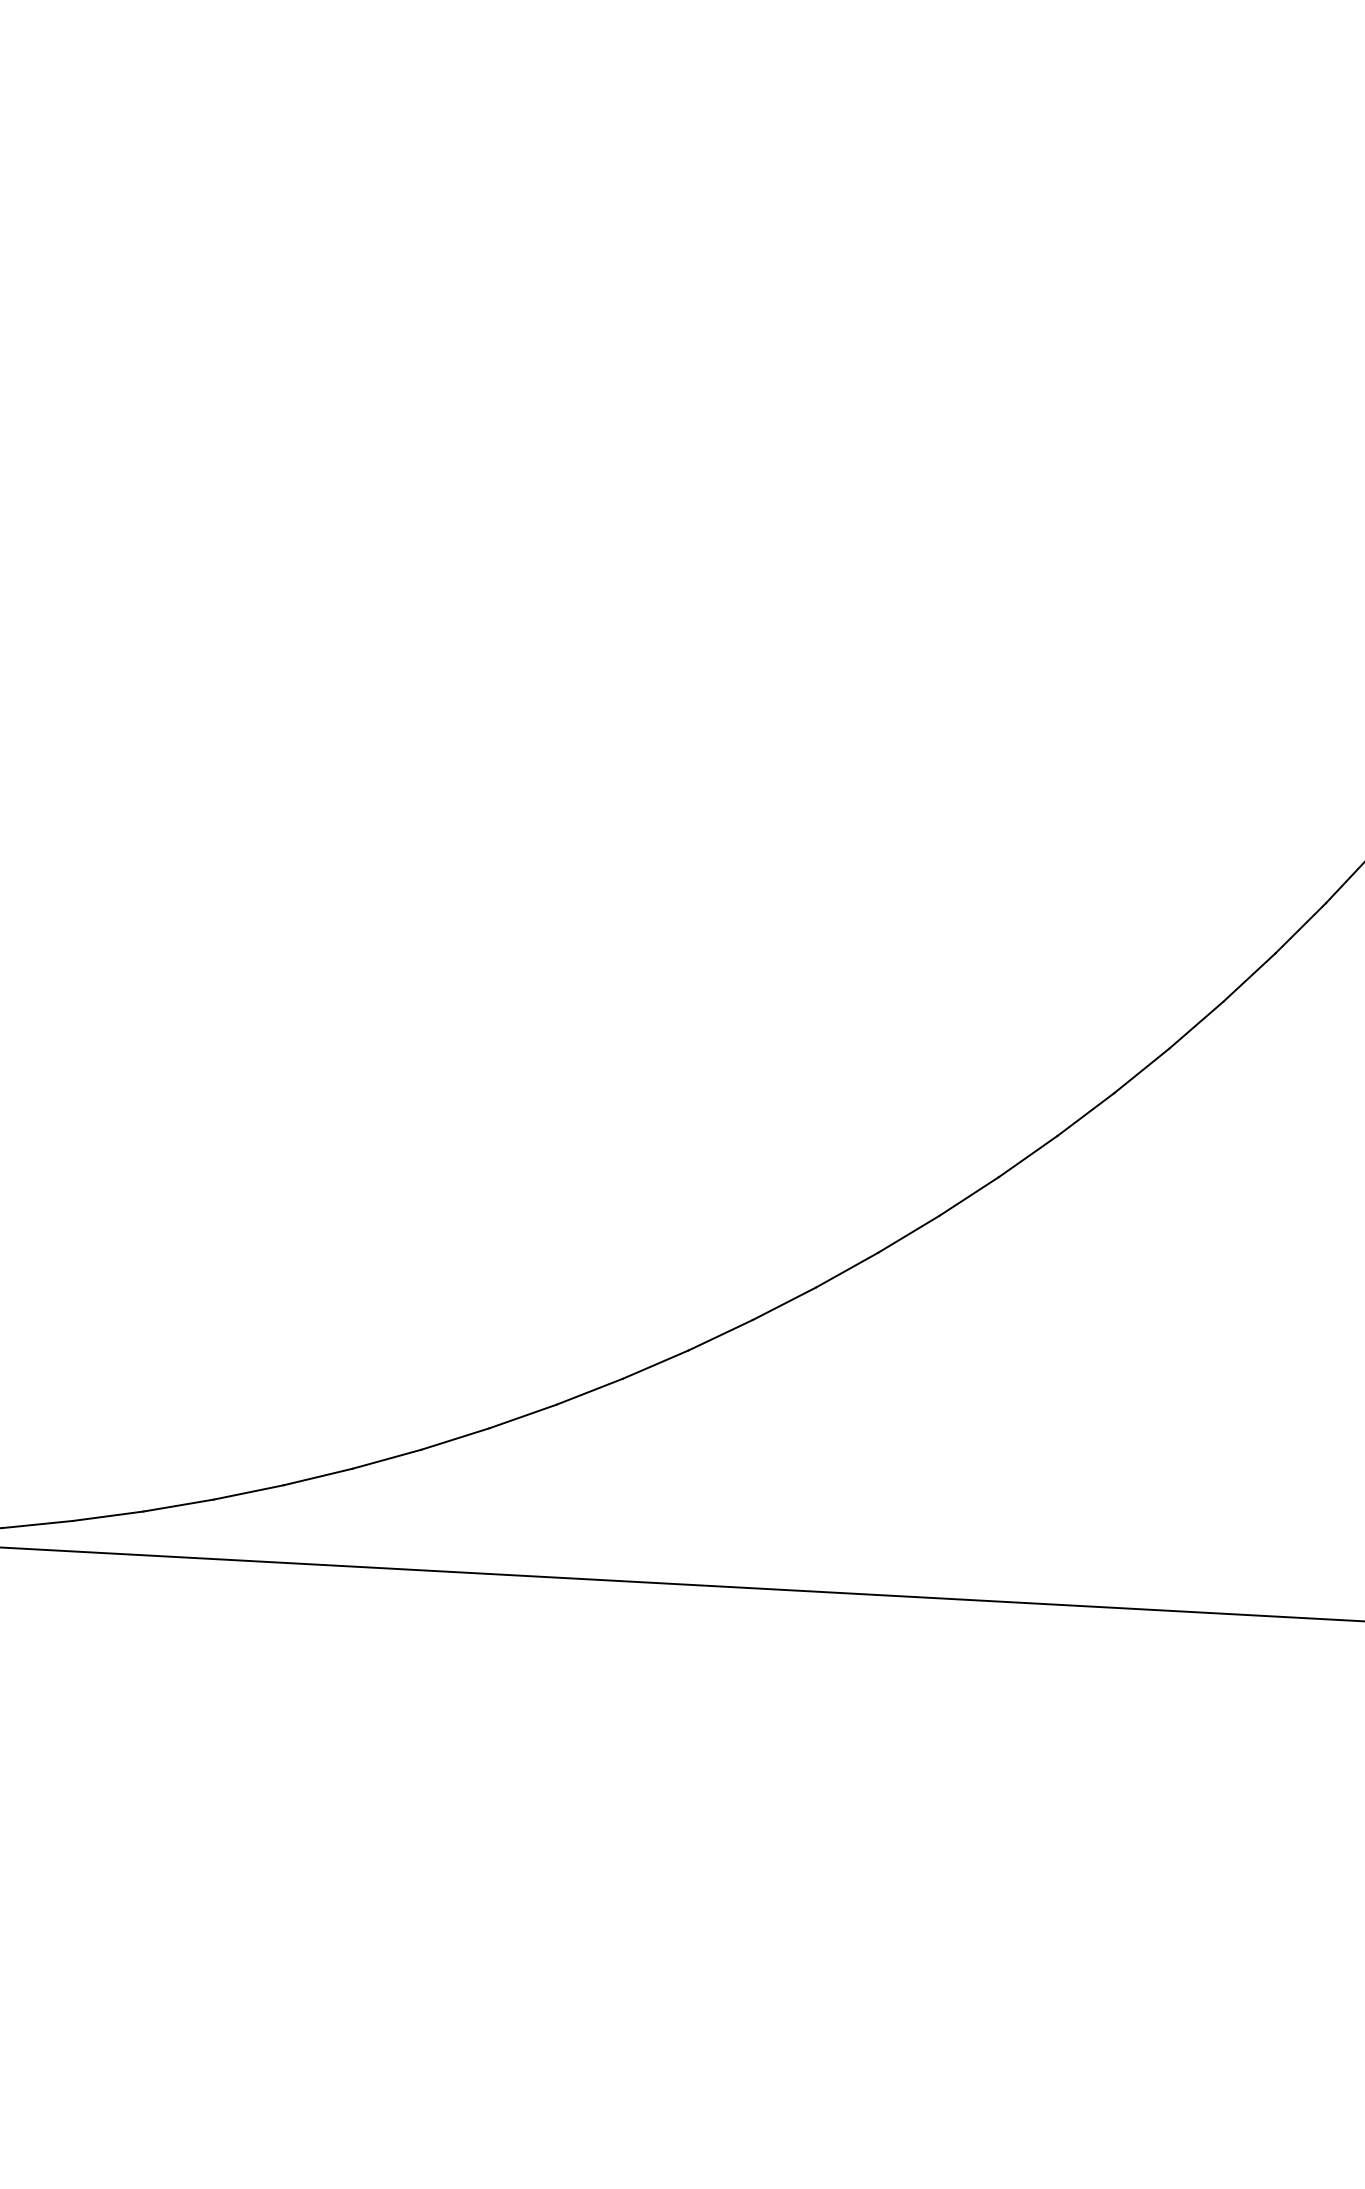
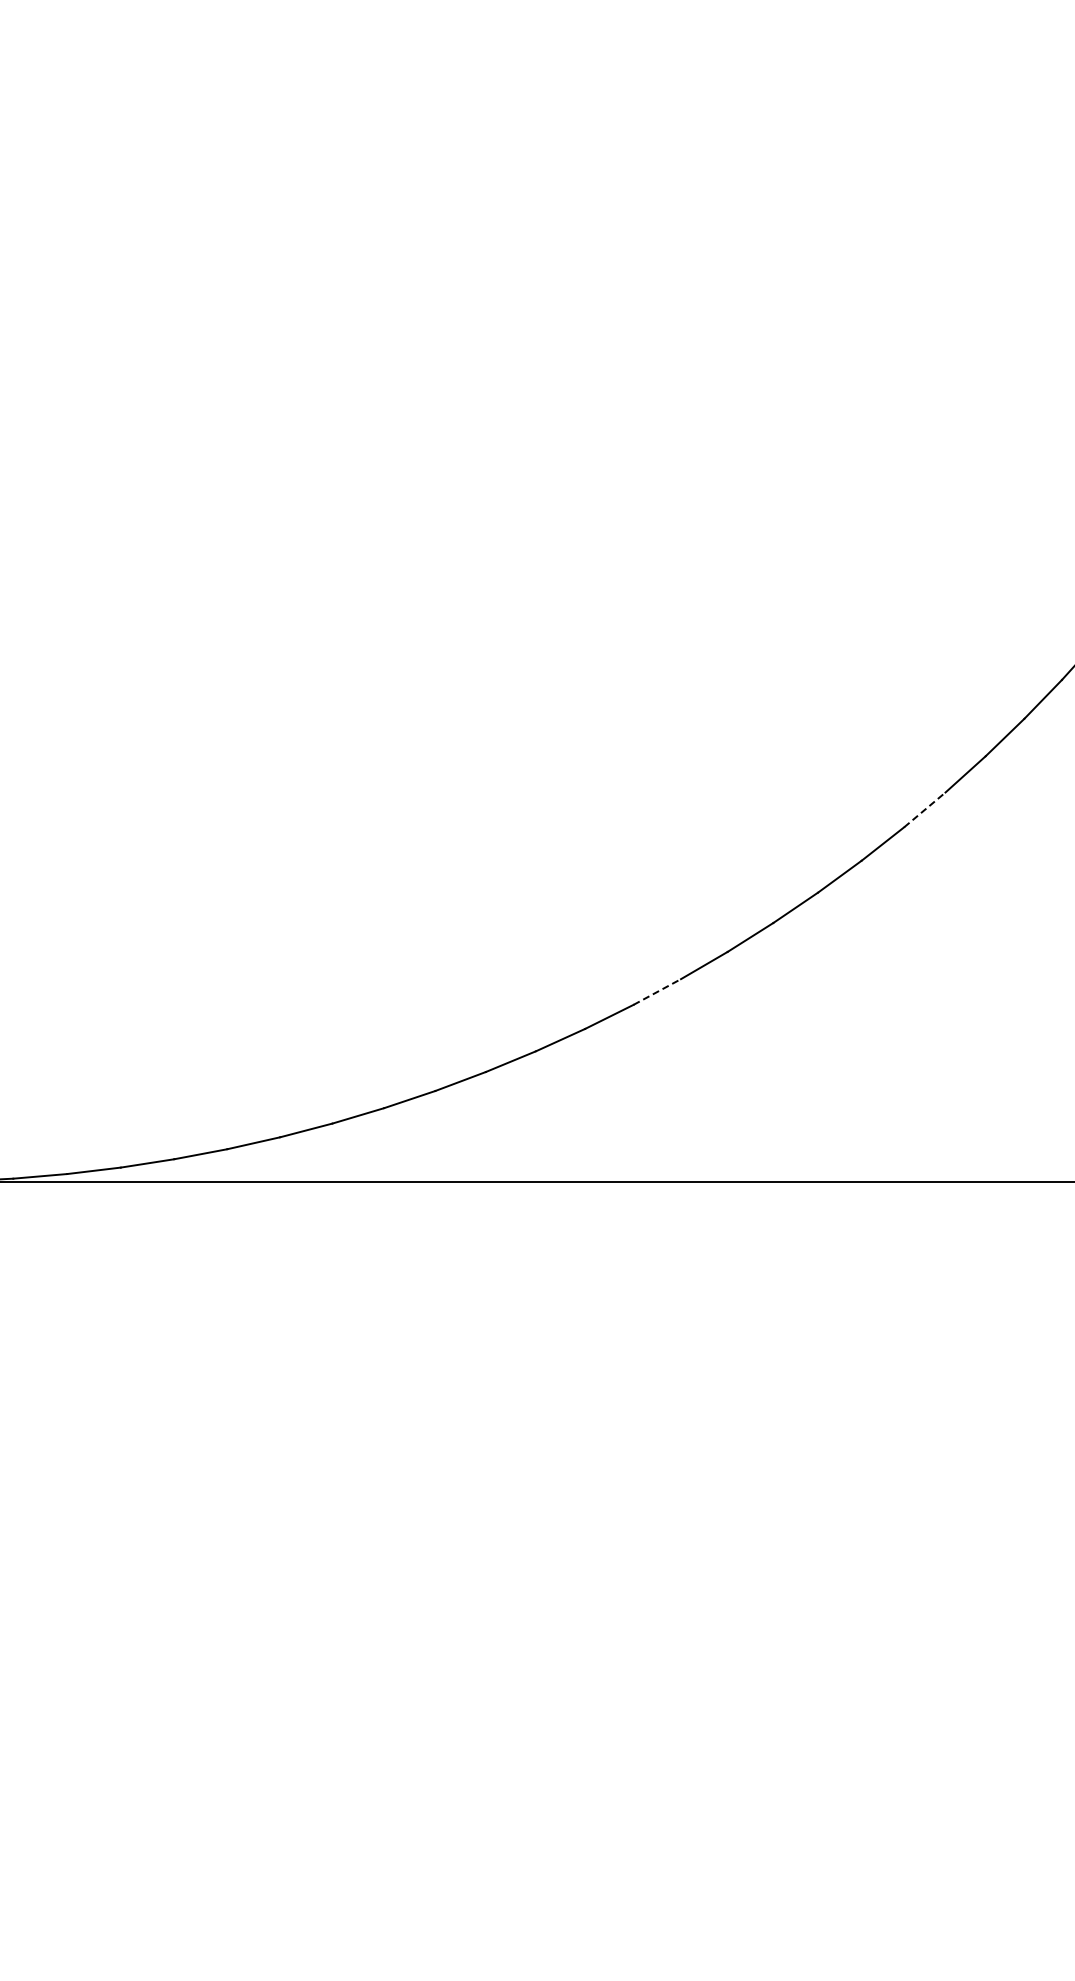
line: (1086, 1114) -> (925, 809), solid -> dashed
line: (720, 1334) -> (657, 991), solid -> dashed

